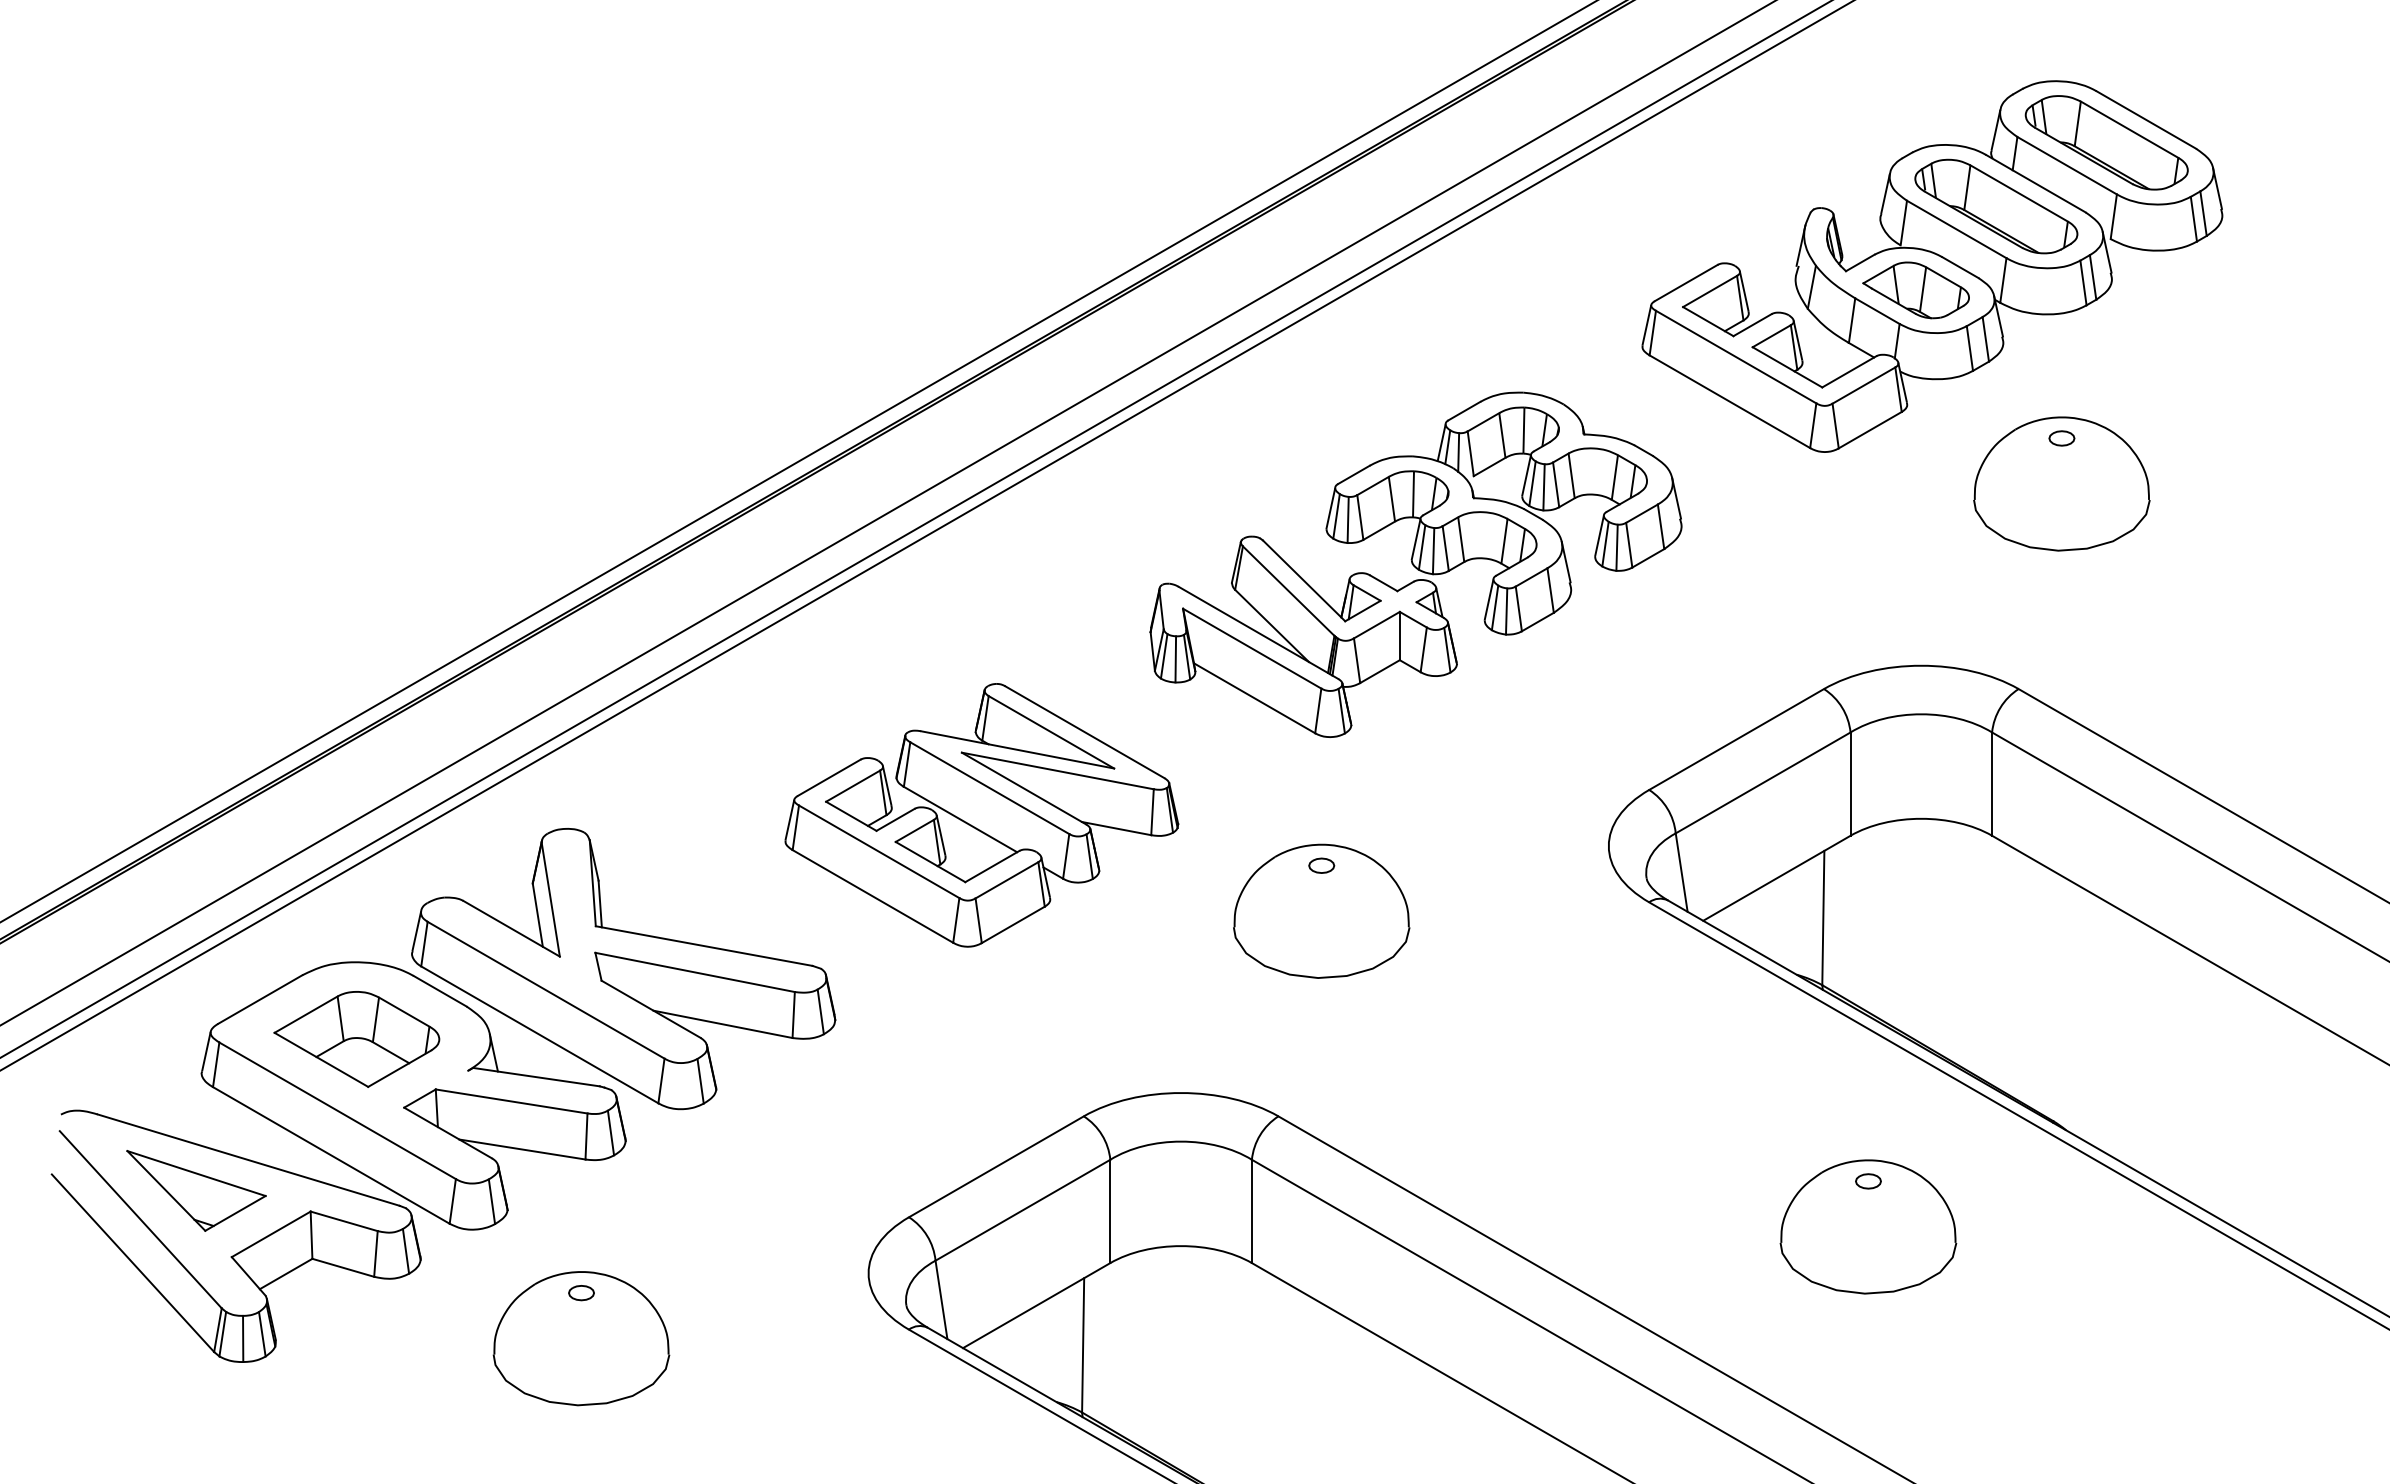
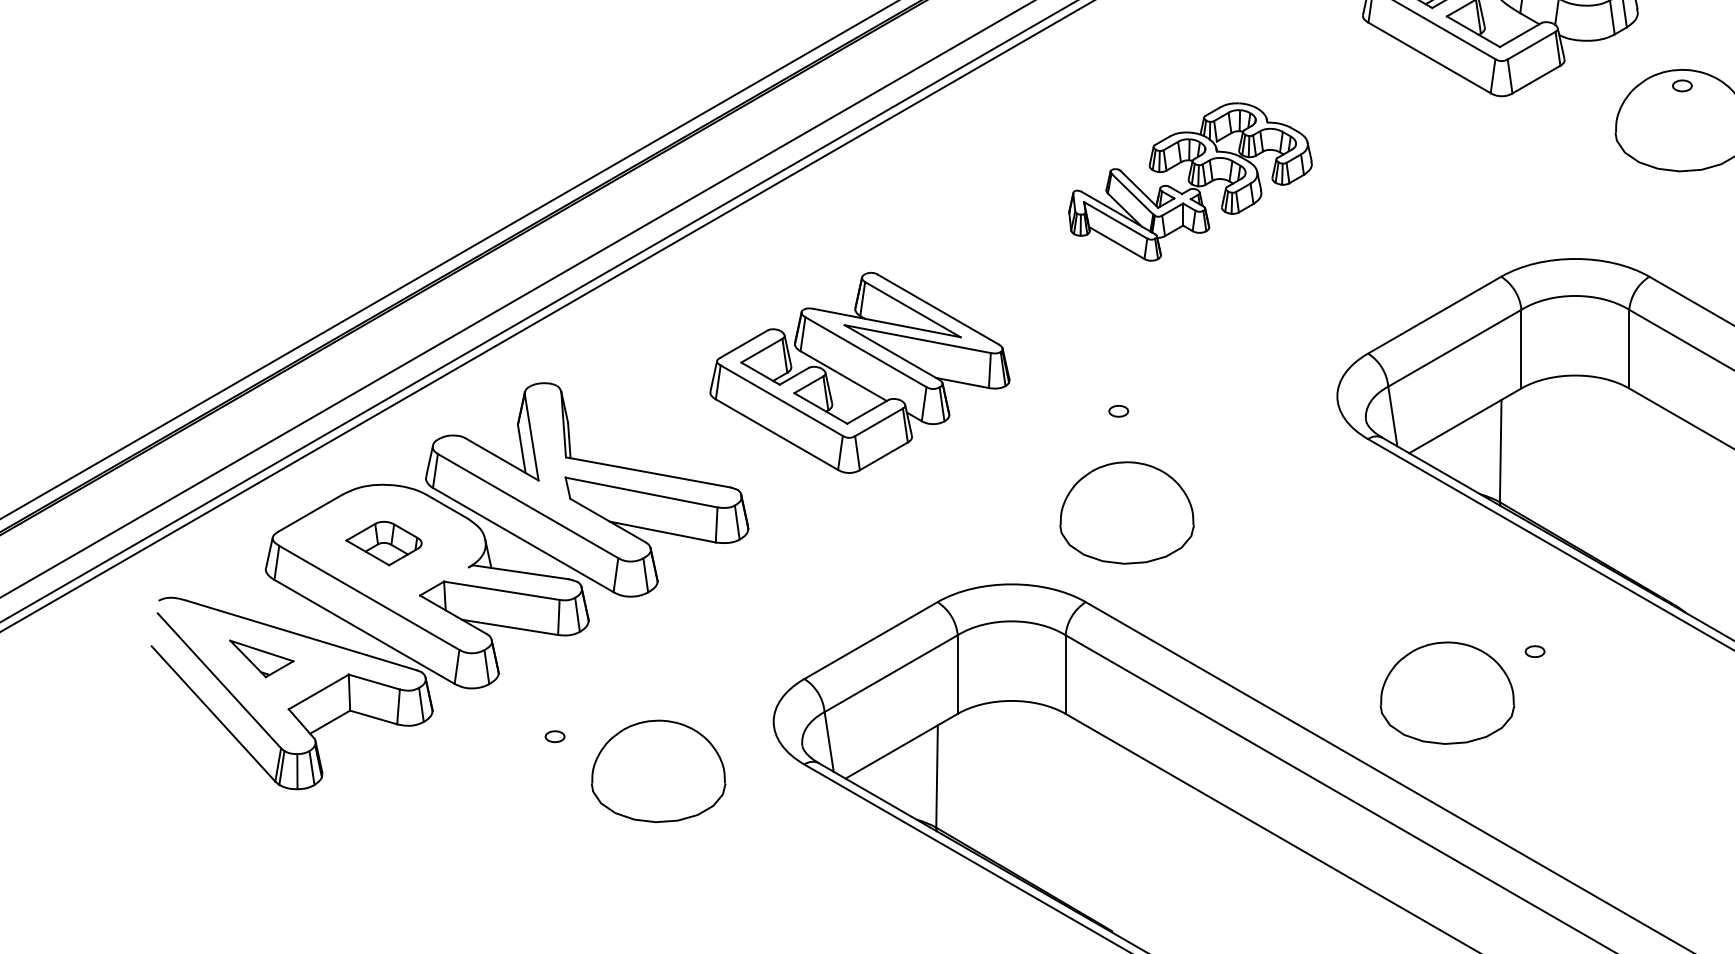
part: (1415, 564) -> (1190, 181), size x0.6
part: (1321, 910) -> (1126, 512), moved
part: (356, 1039) -> (383, 543), size x0.6
part: (196, 1190) -> (261, 658), size x0.6
part: (1868, 1226) -> (1447, 692), moved
part: (581, 1338) -> (658, 771), moved

